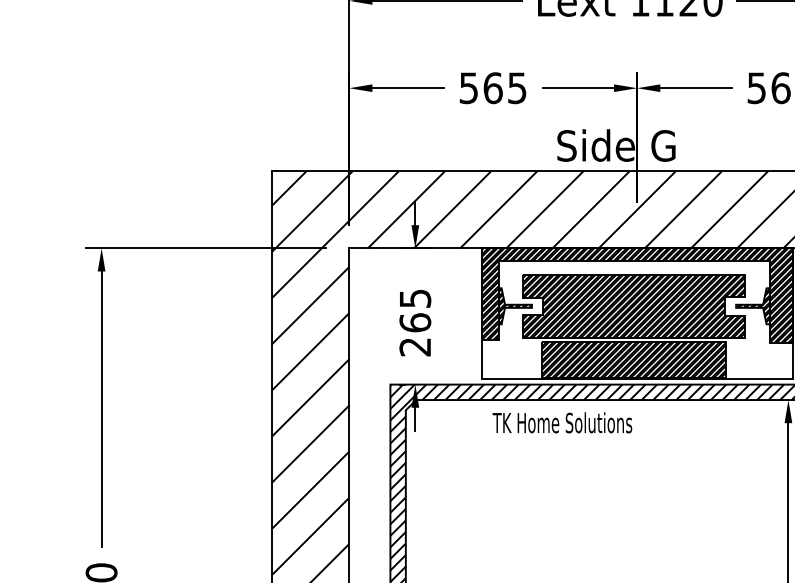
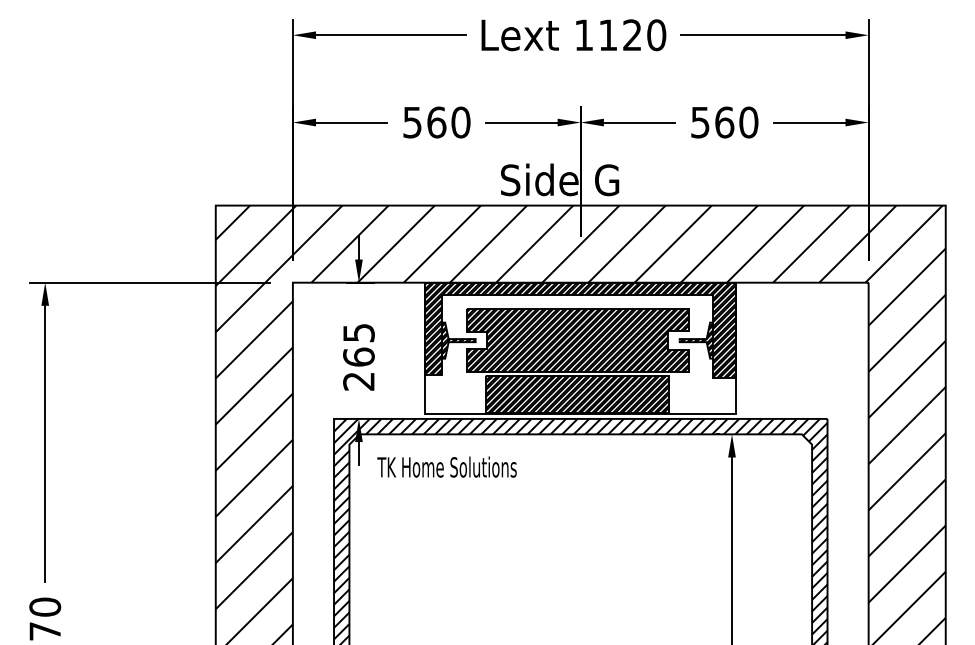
text: (516, 88) -> (460, 122), 565 -> 560
text: (561, 422) -> (446, 466), moved

